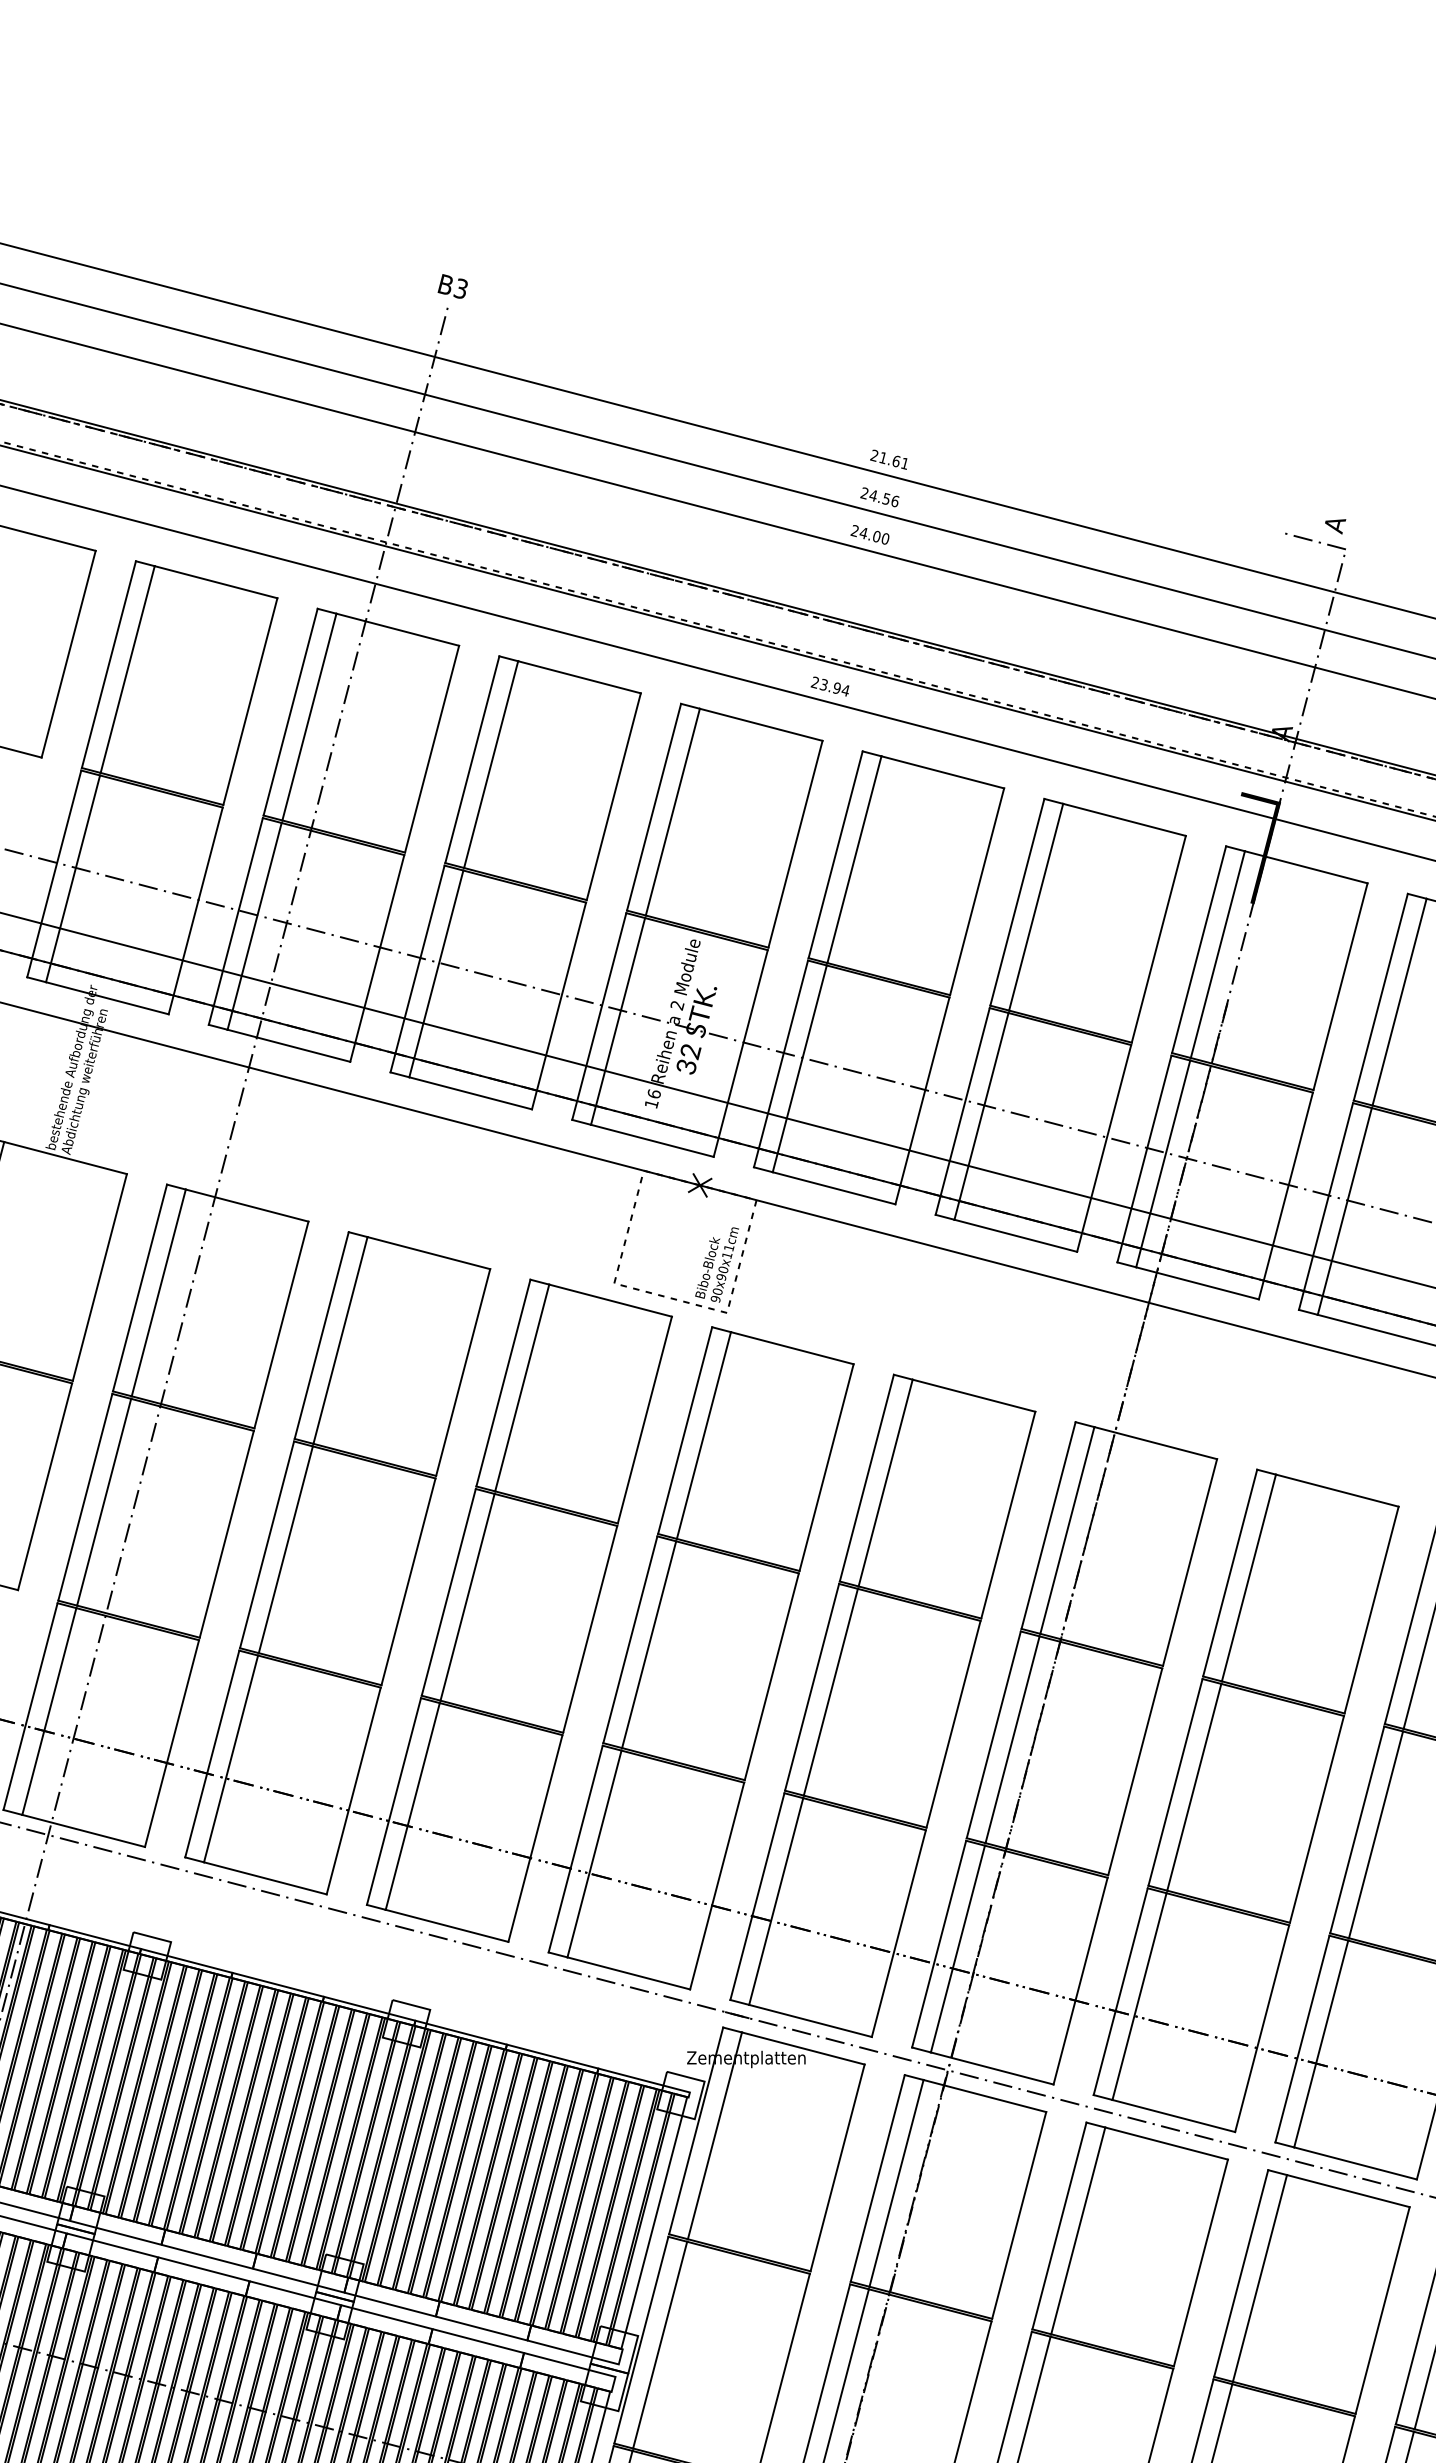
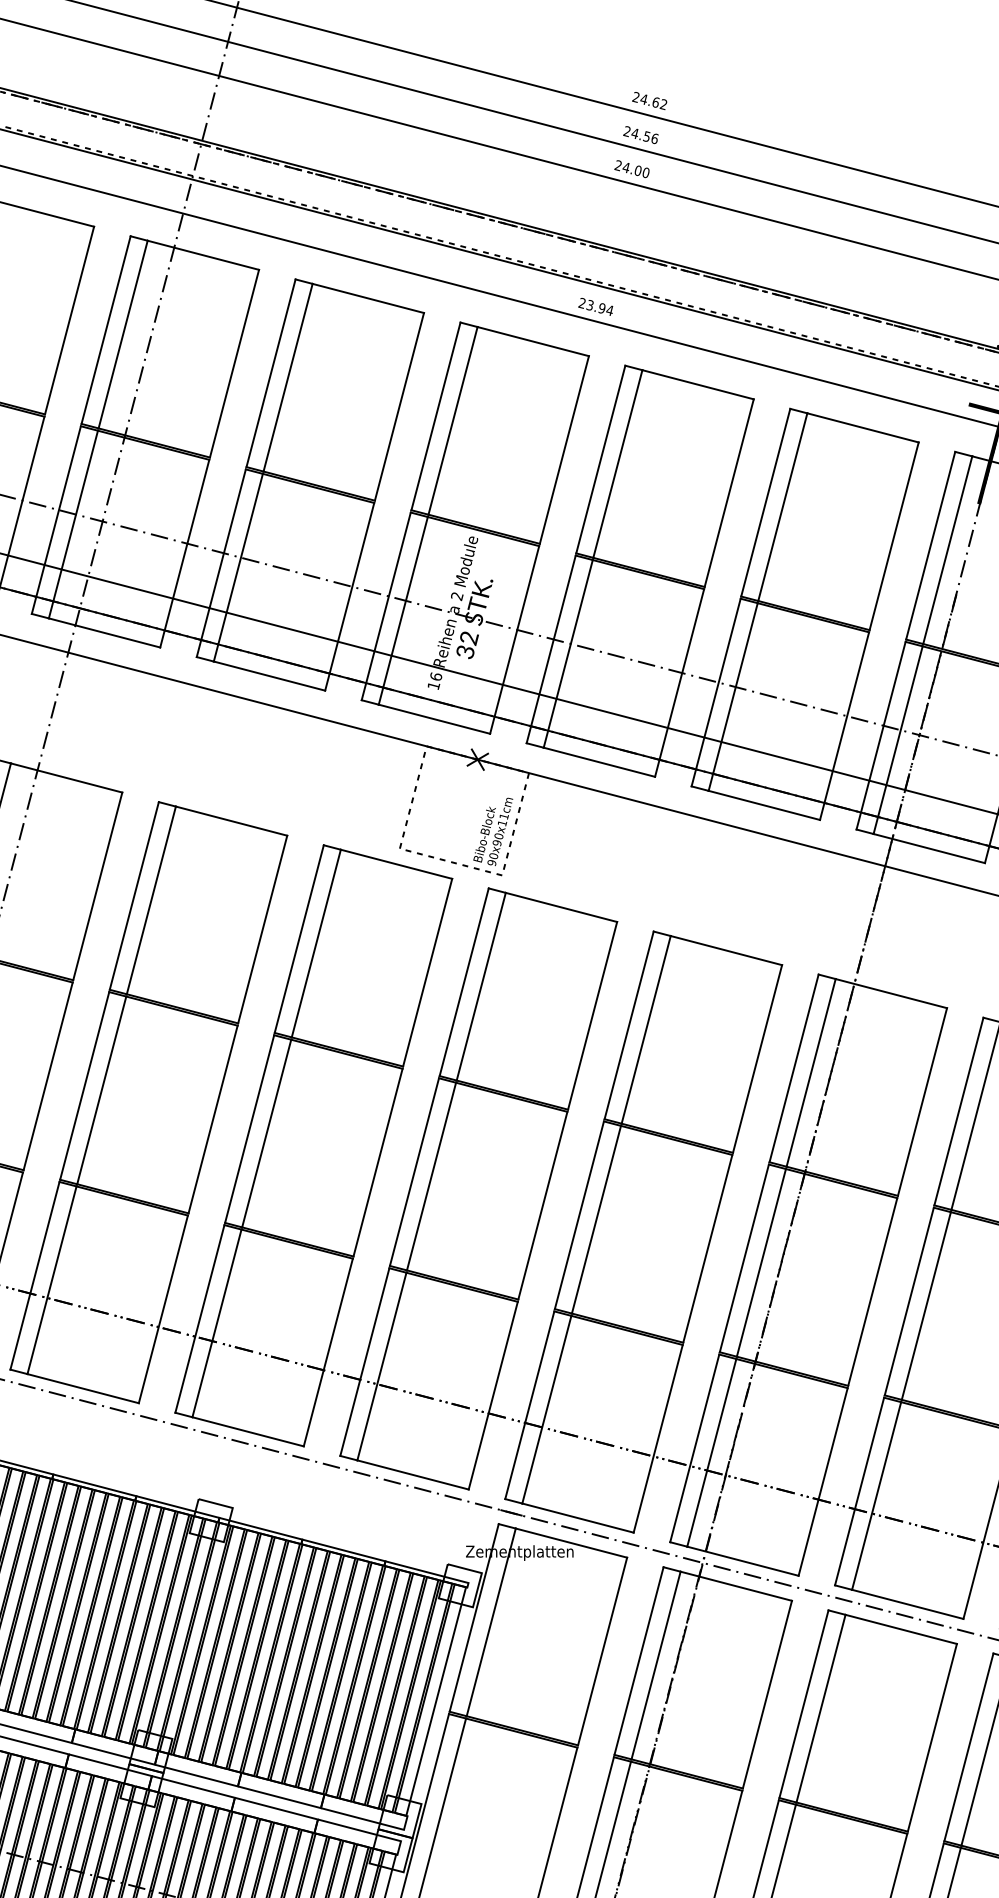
text: (893, 460) -> (653, 101), 21.61 -> 24.62

